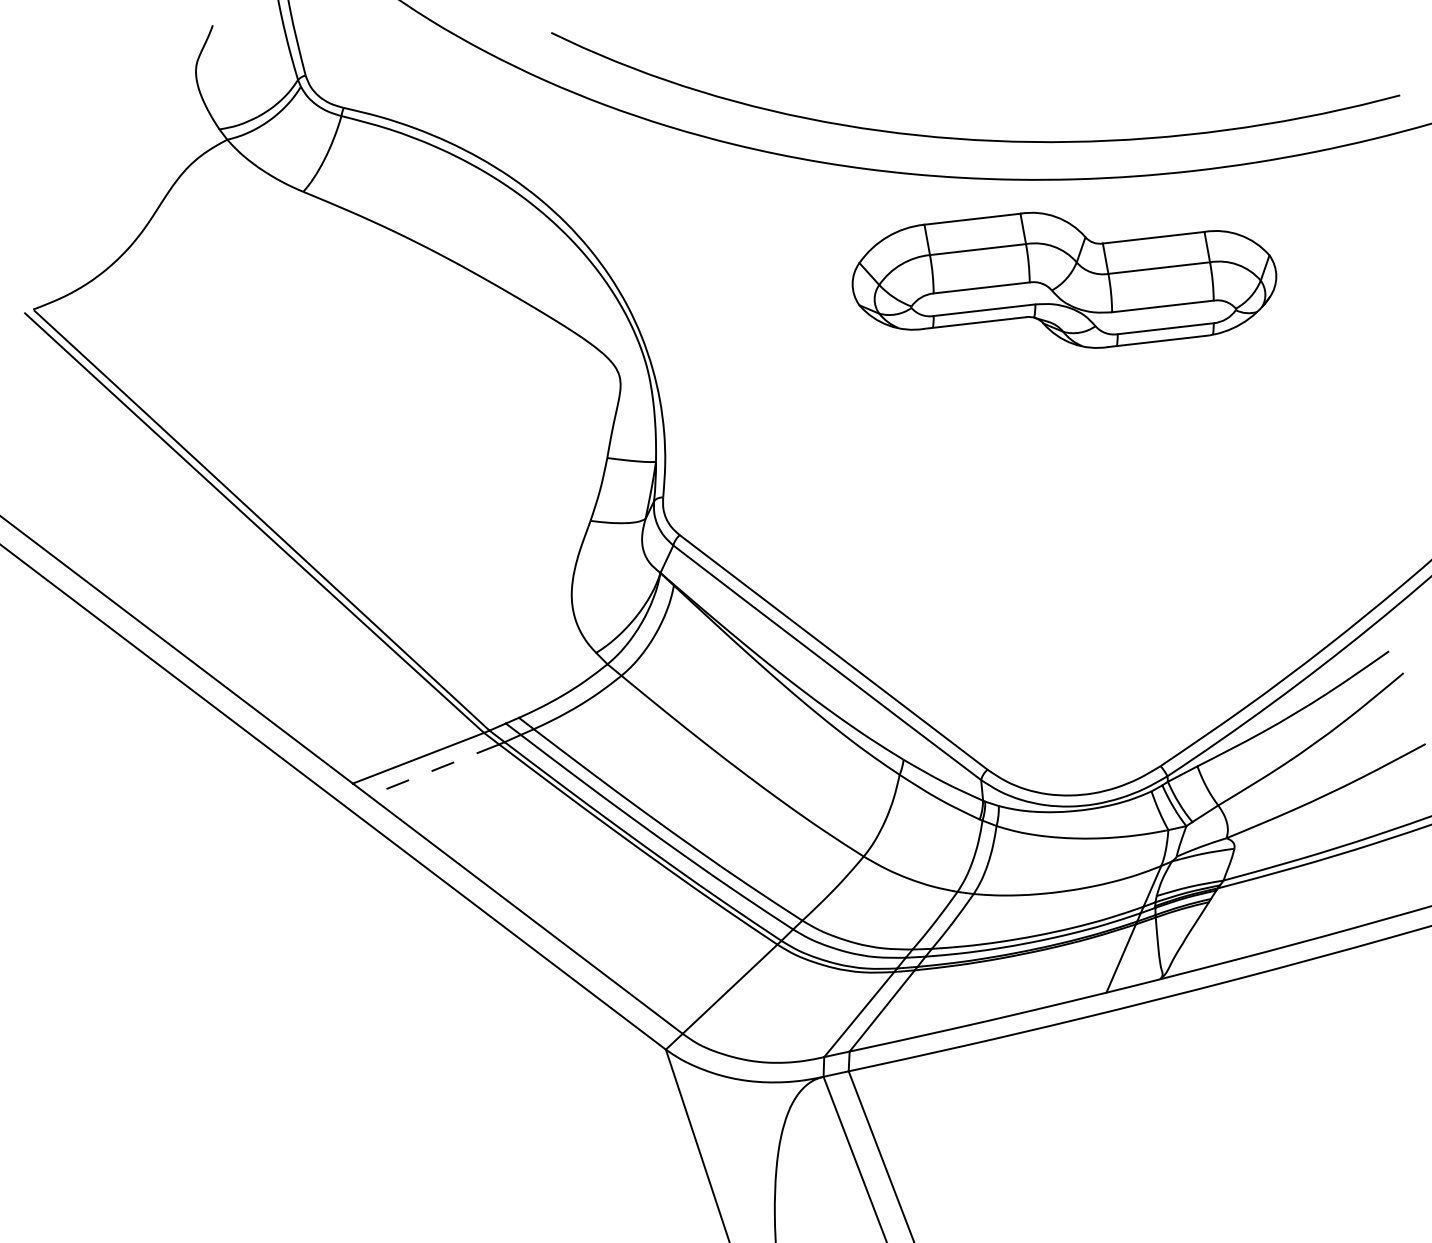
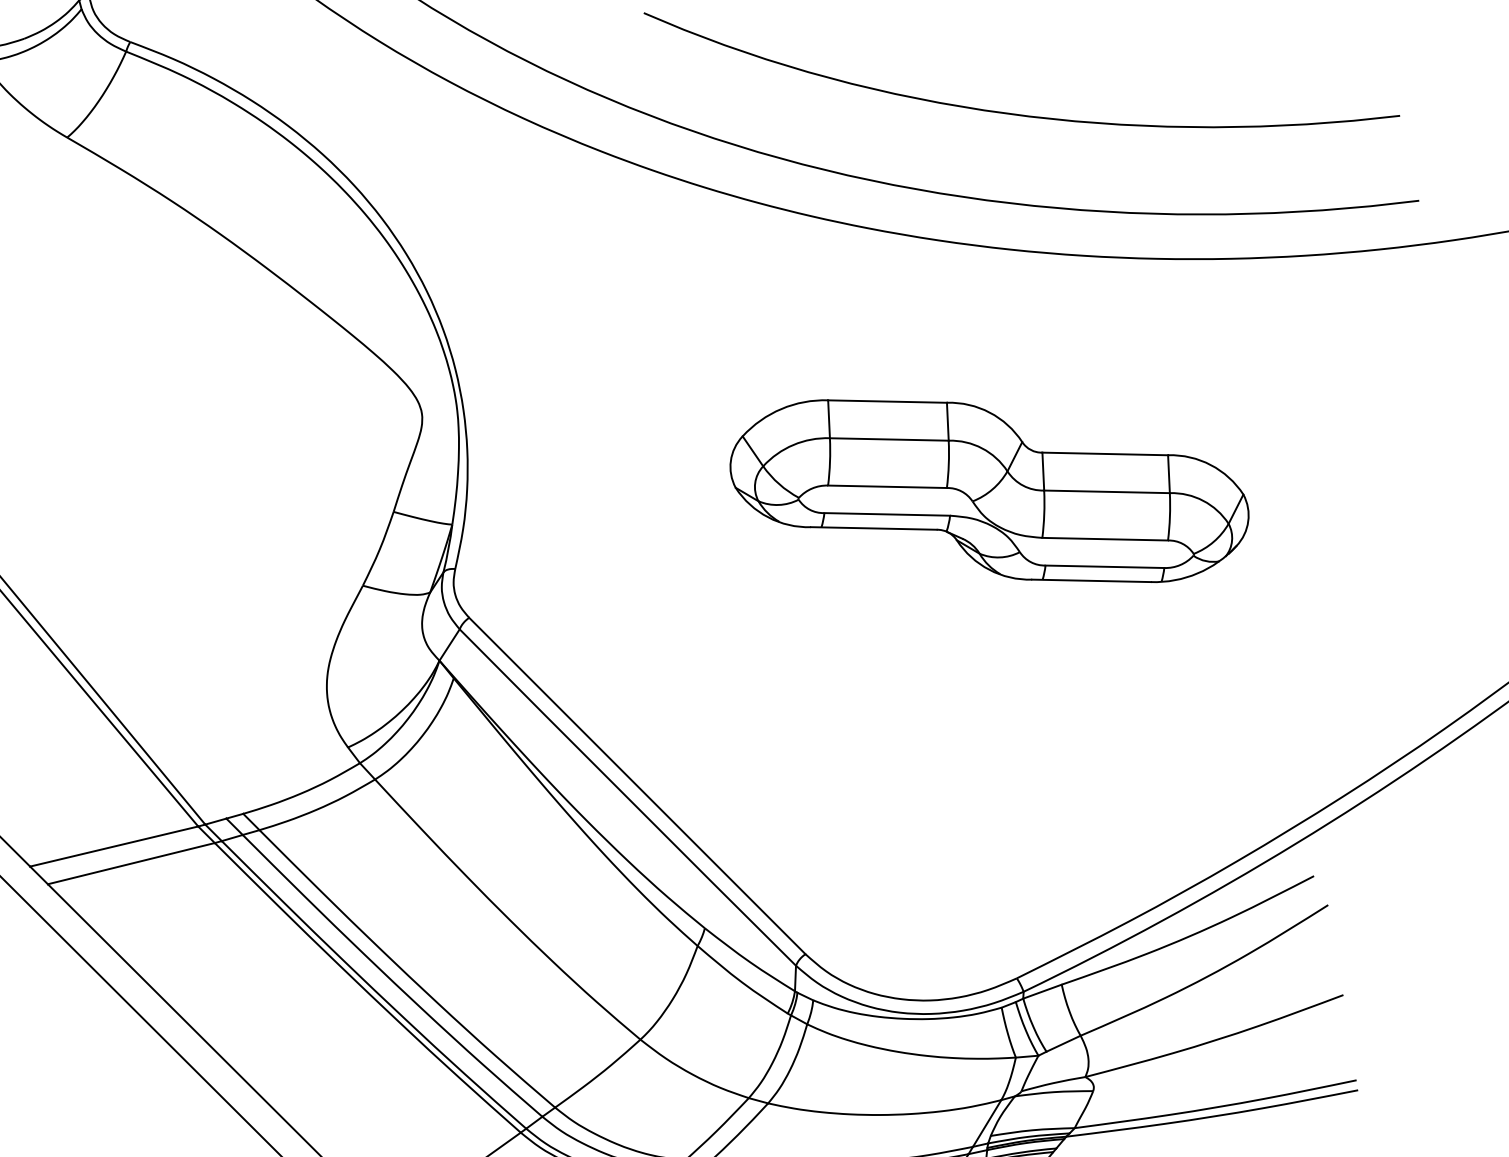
curve: (1064, 69) -> (1014, 113), added
part: (1064, 279) -> (989, 490), moved
line: (434, 770) -> (131, 864), dashed -> solid

